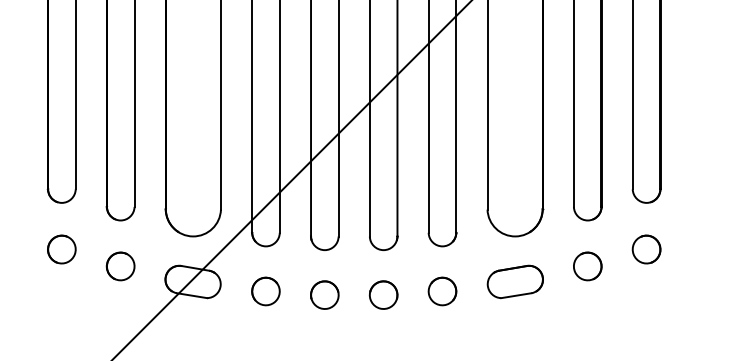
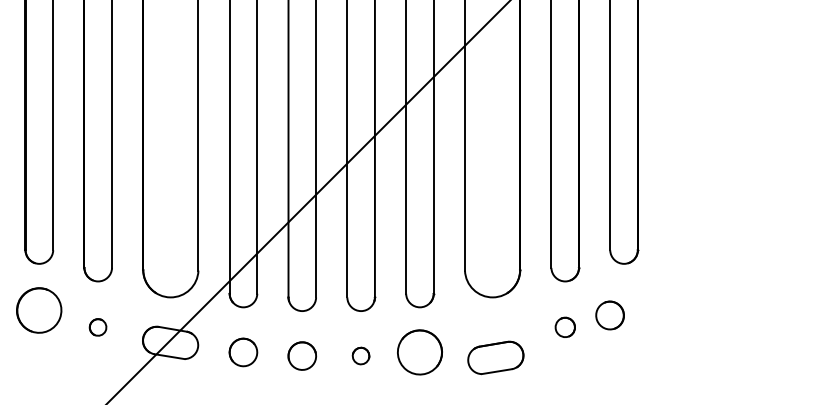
part: (62, 249) -> (39, 310), size x1.6
part: (646, 249) -> (609, 315), moved
part: (120, 266) -> (97, 327), size x0.6
part: (588, 266) -> (565, 327), size x0.7
part: (515, 281) -> (495, 357), moved
part: (442, 291) -> (419, 352), size x1.6
part: (383, 294) -> (360, 355), size x0.6

